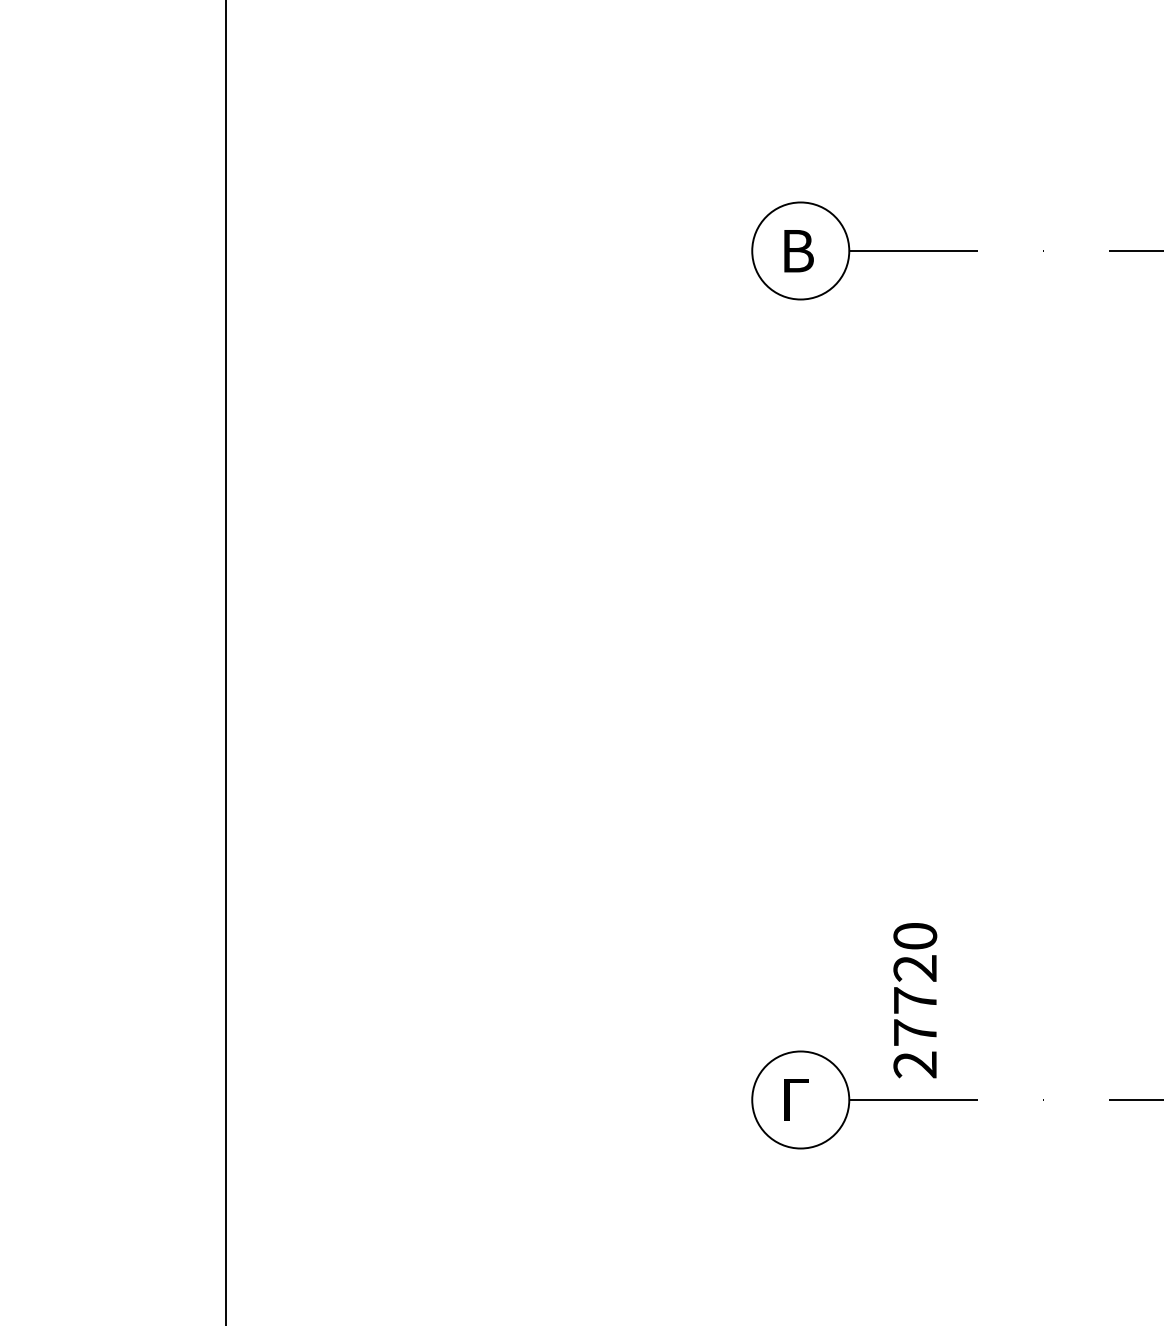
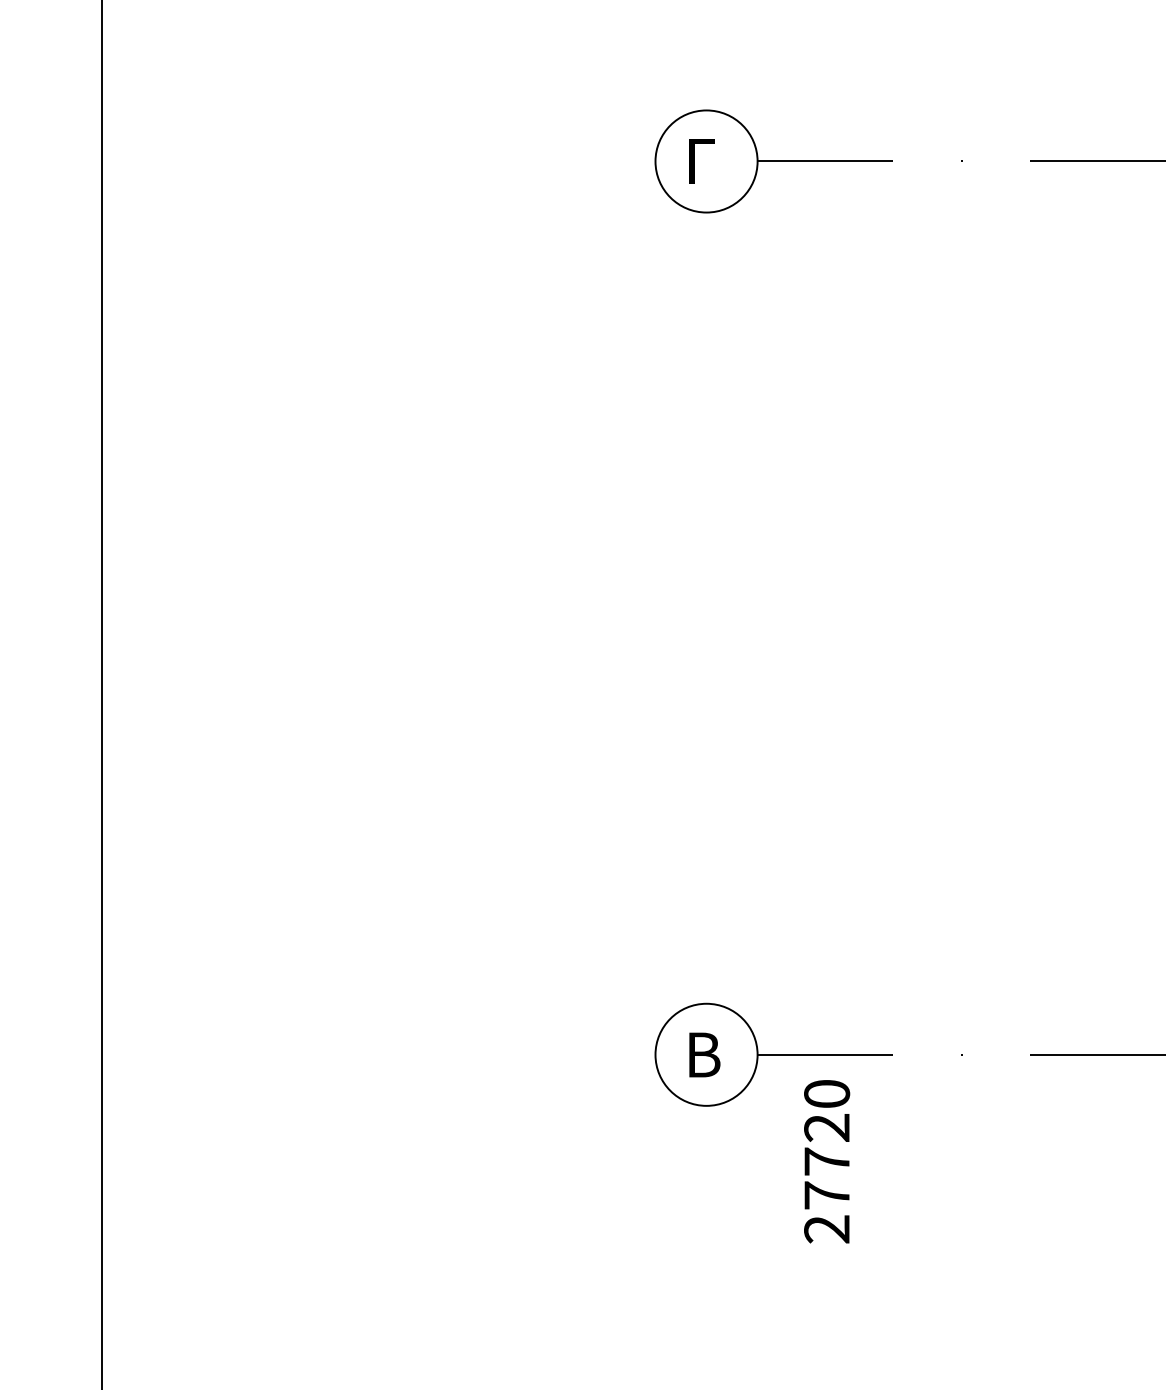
text: (798, 251) -> (704, 162), В -> Г
text: (915, 1000) -> (827, 1161), moved
text: (798, 1100) -> (704, 1055), Г -> В

